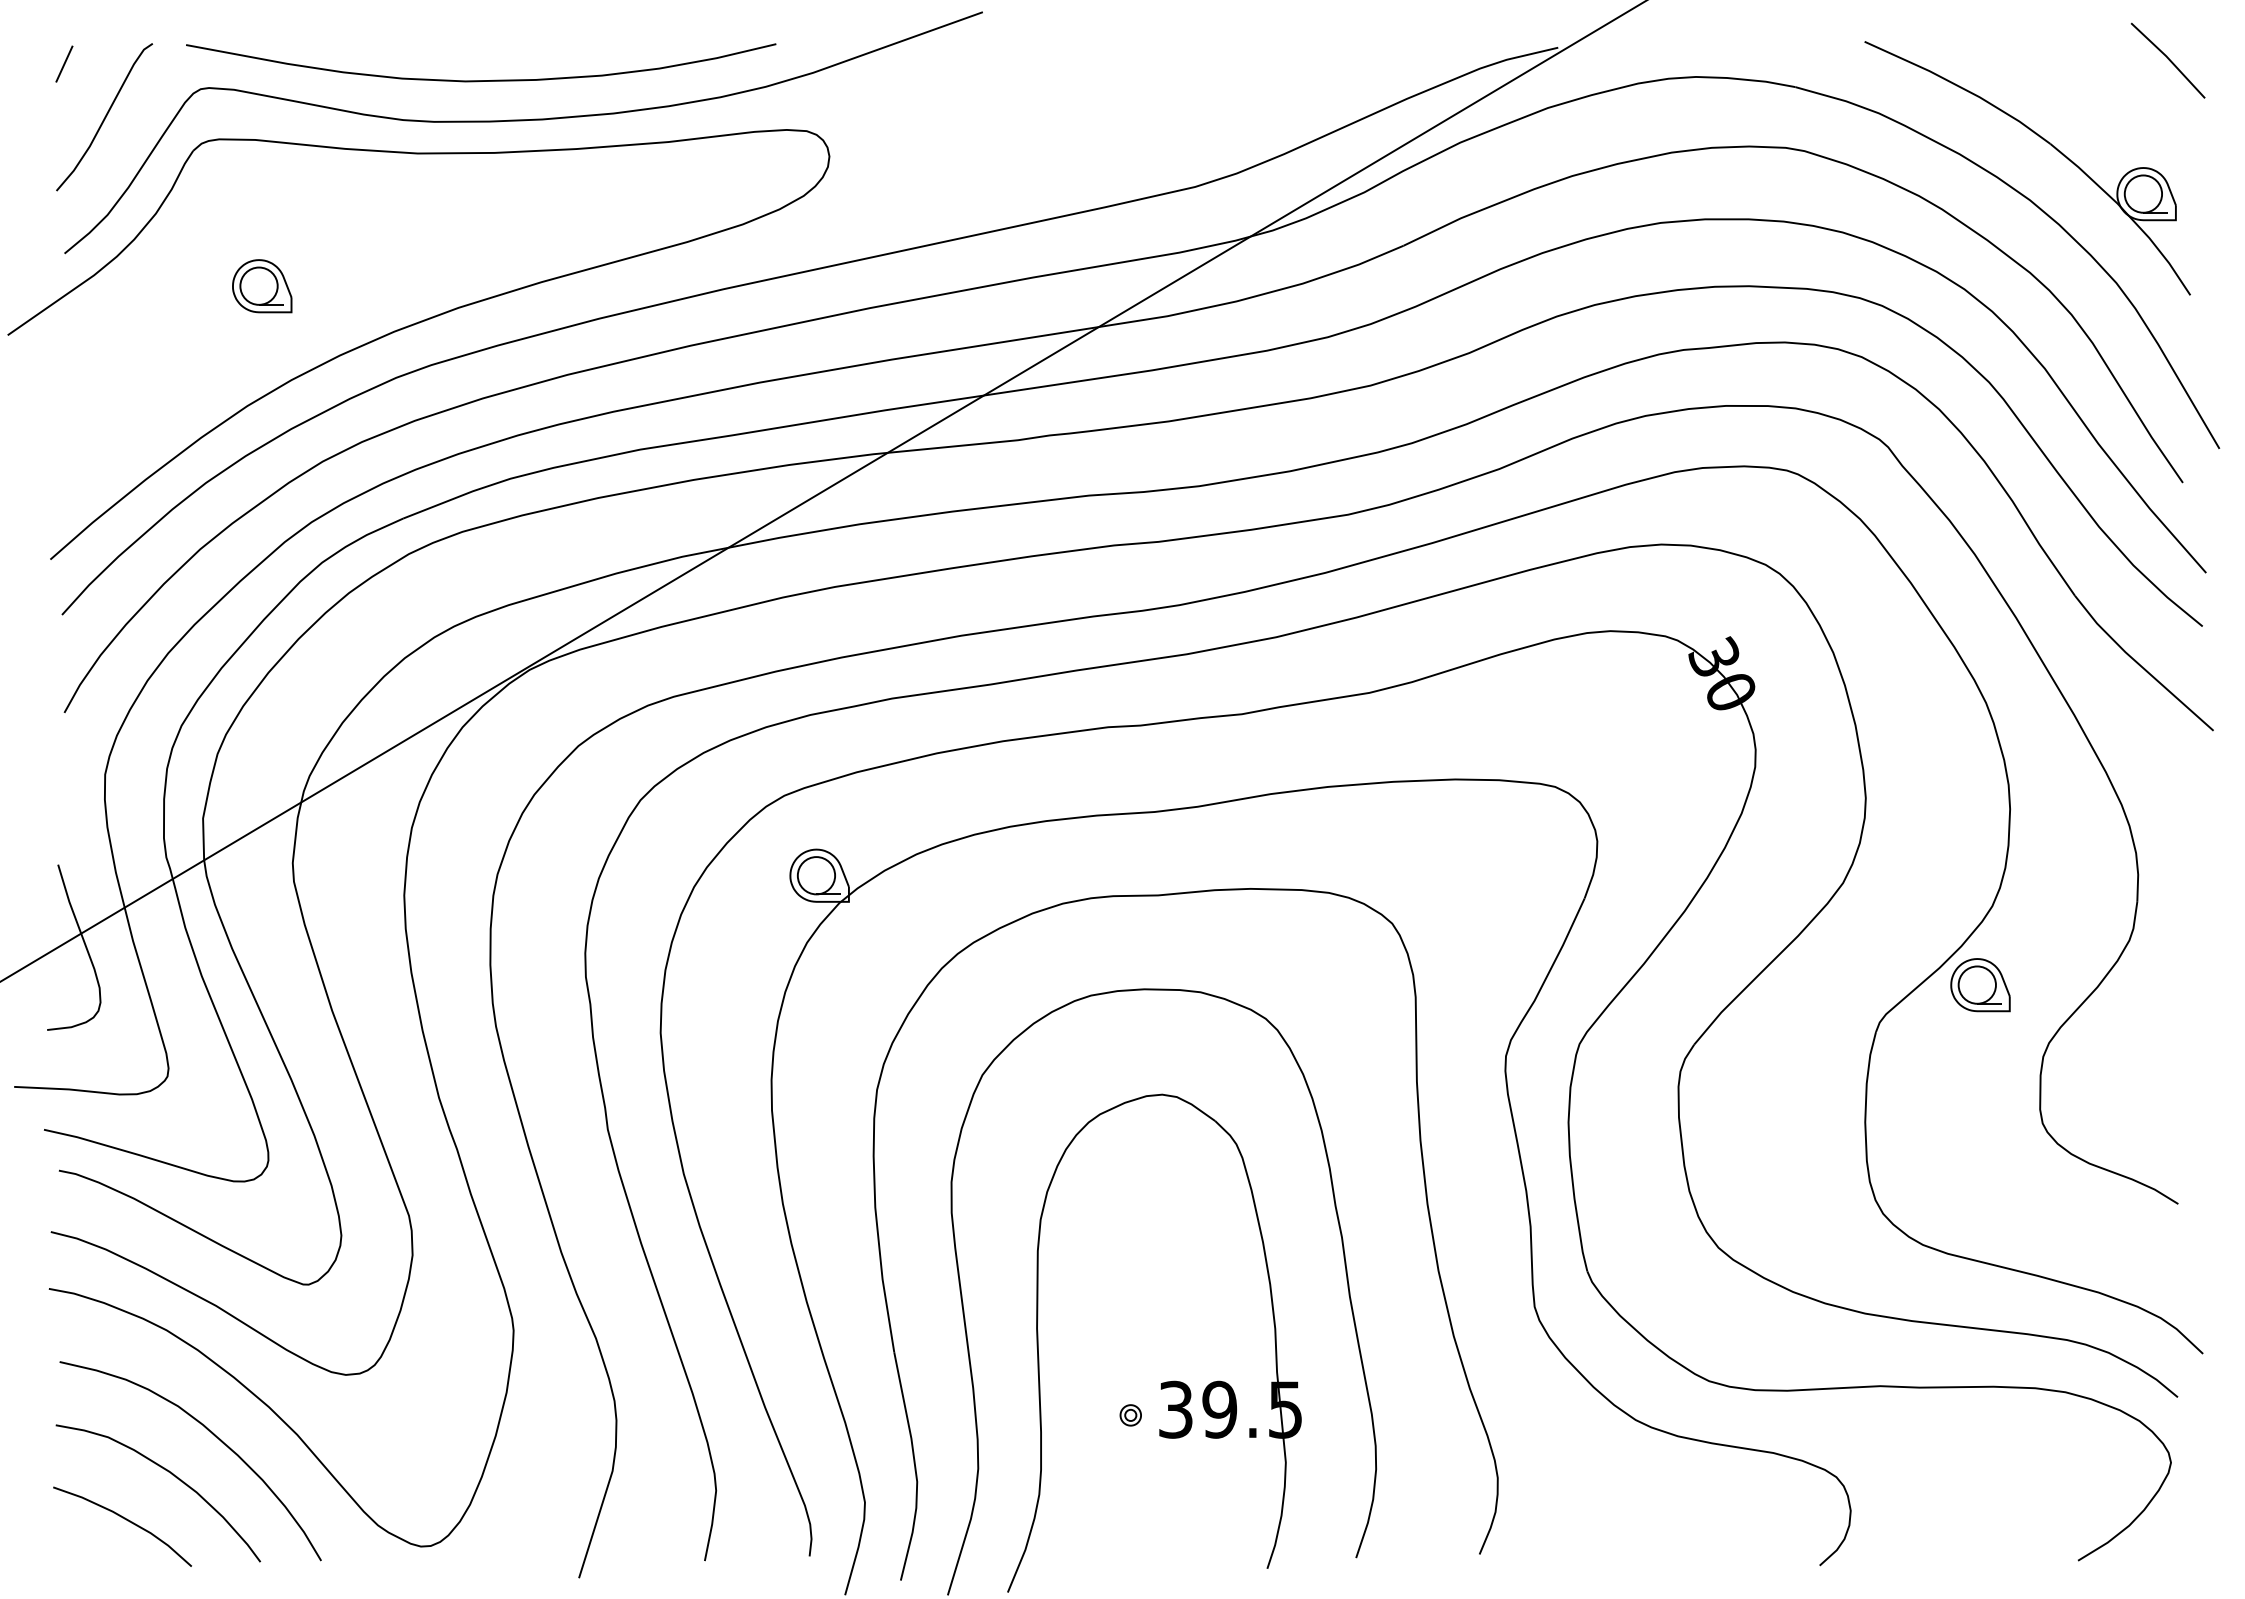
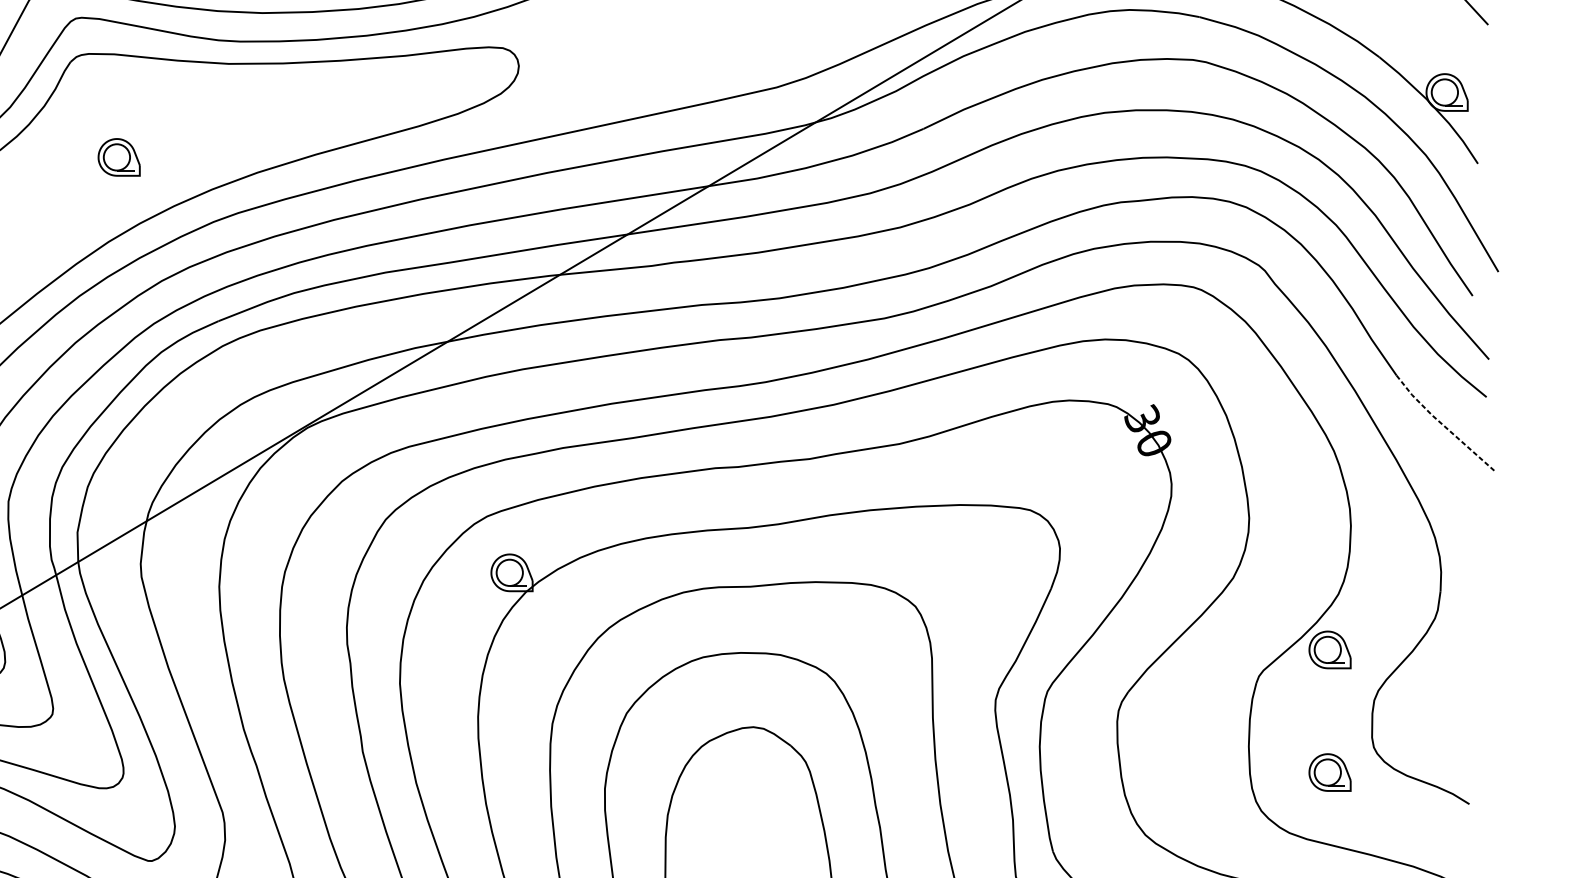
line: (2139, 664) -> (1442, 423), solid -> dashed
part: (1980, 1159) -> (1330, 772), added

